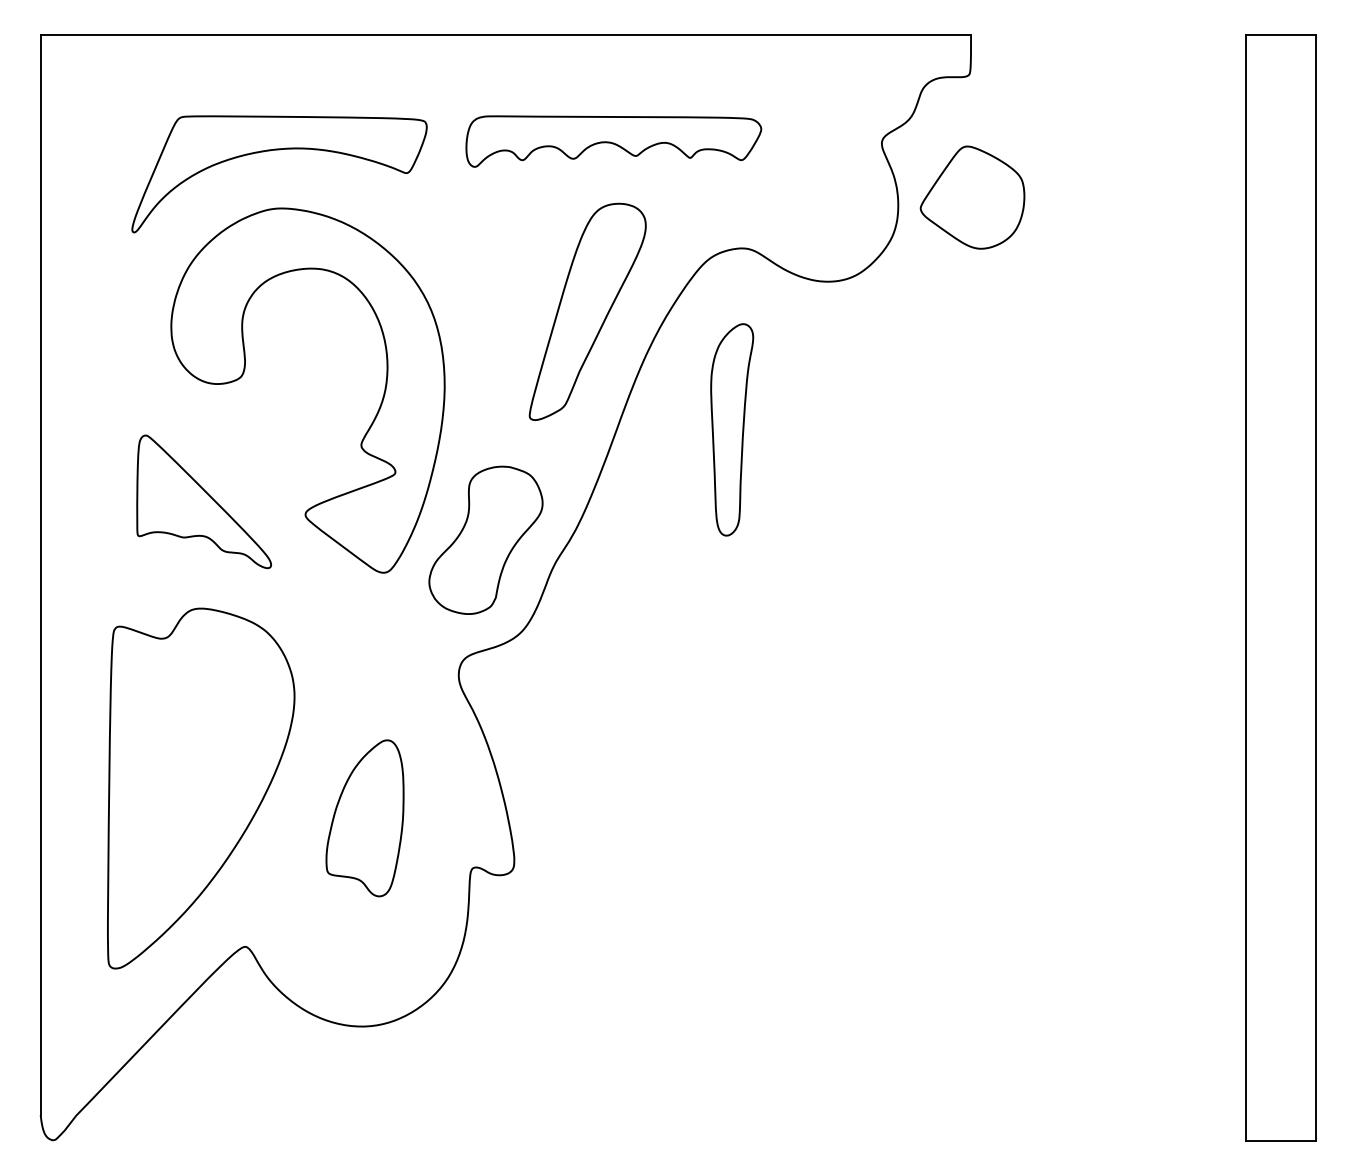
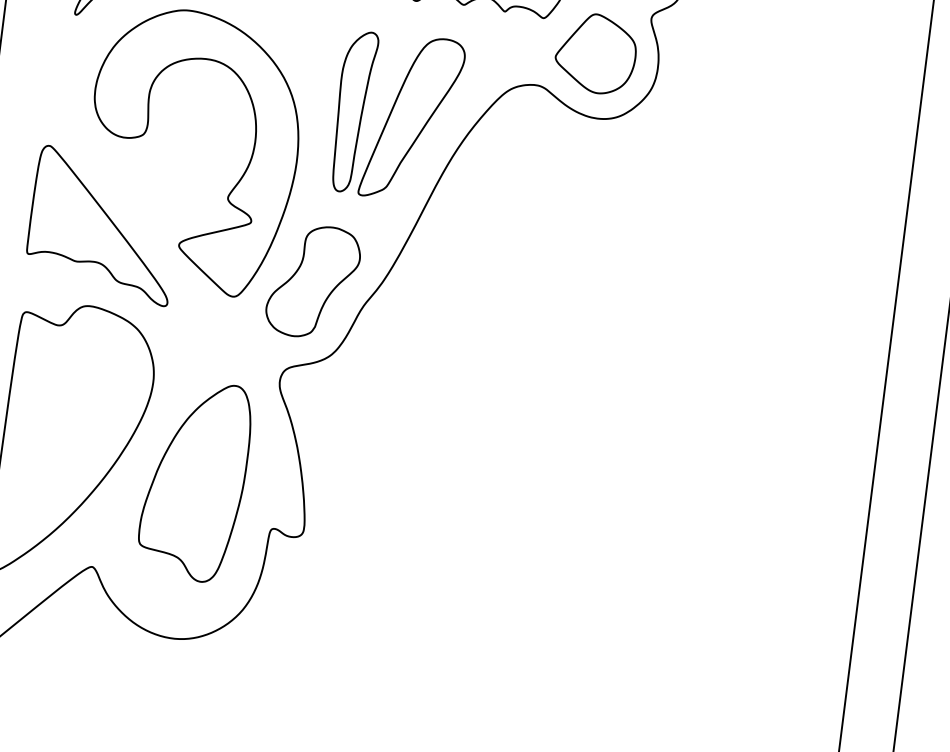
part: (972, 197) -> (595, 53), moved
part: (732, 429) -> (353, 111), moved
part: (203, 501) -> (103, 225), size x1.43
part: (364, 818) -> (194, 481), size x1.67

